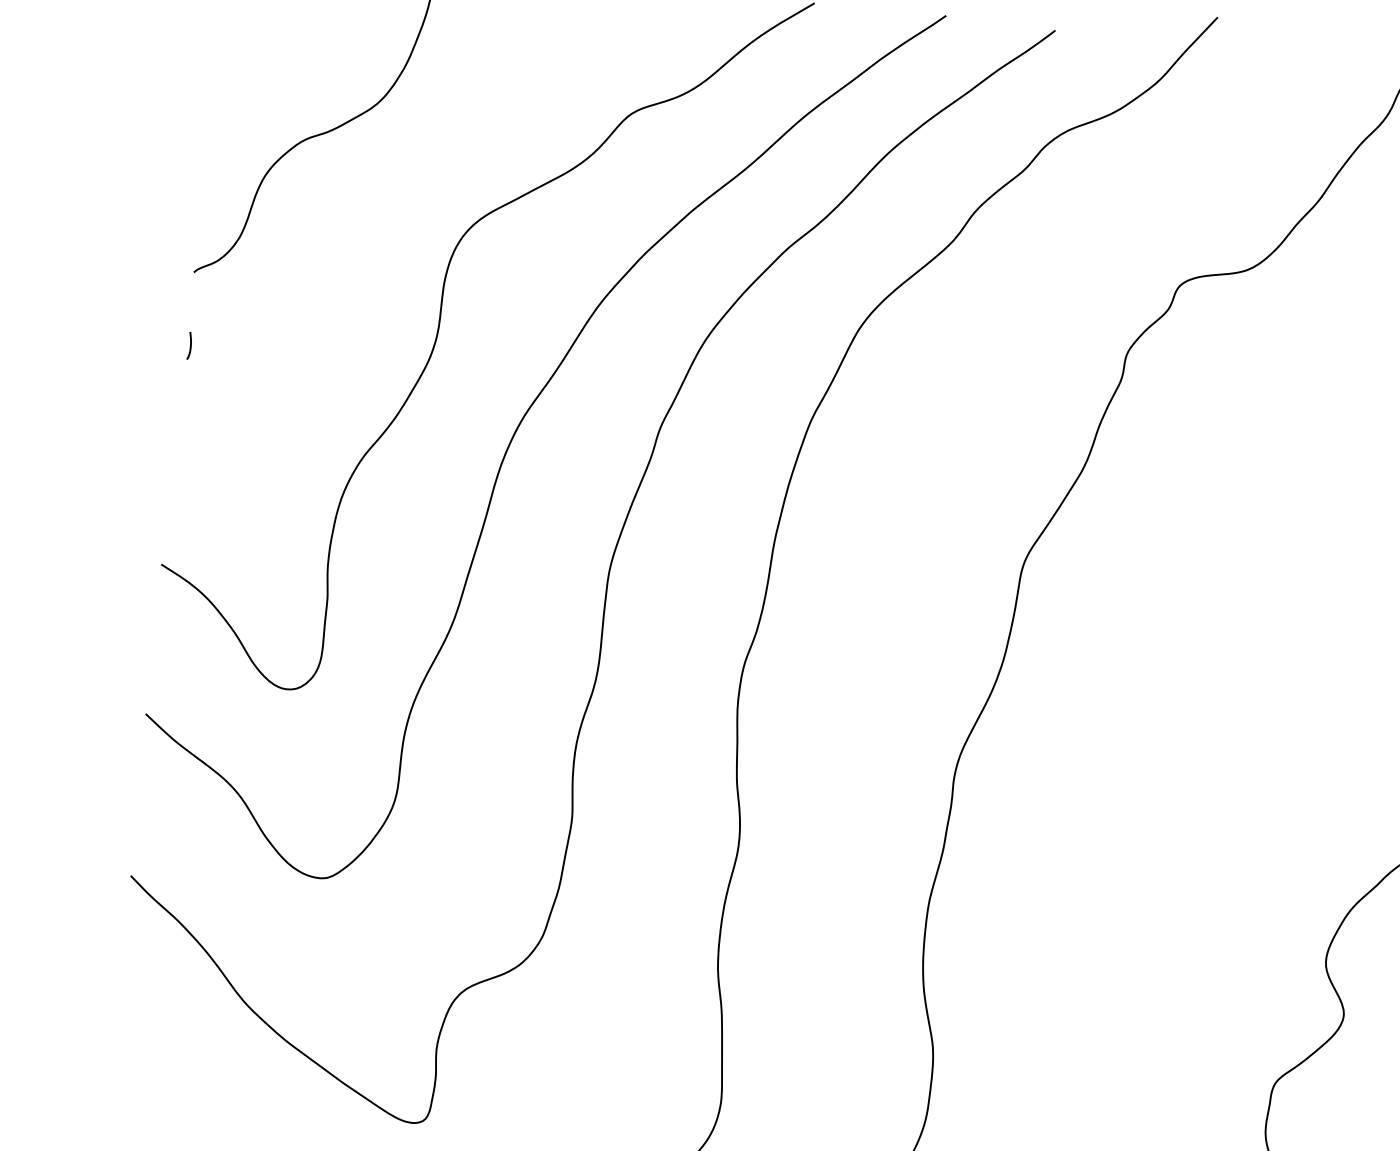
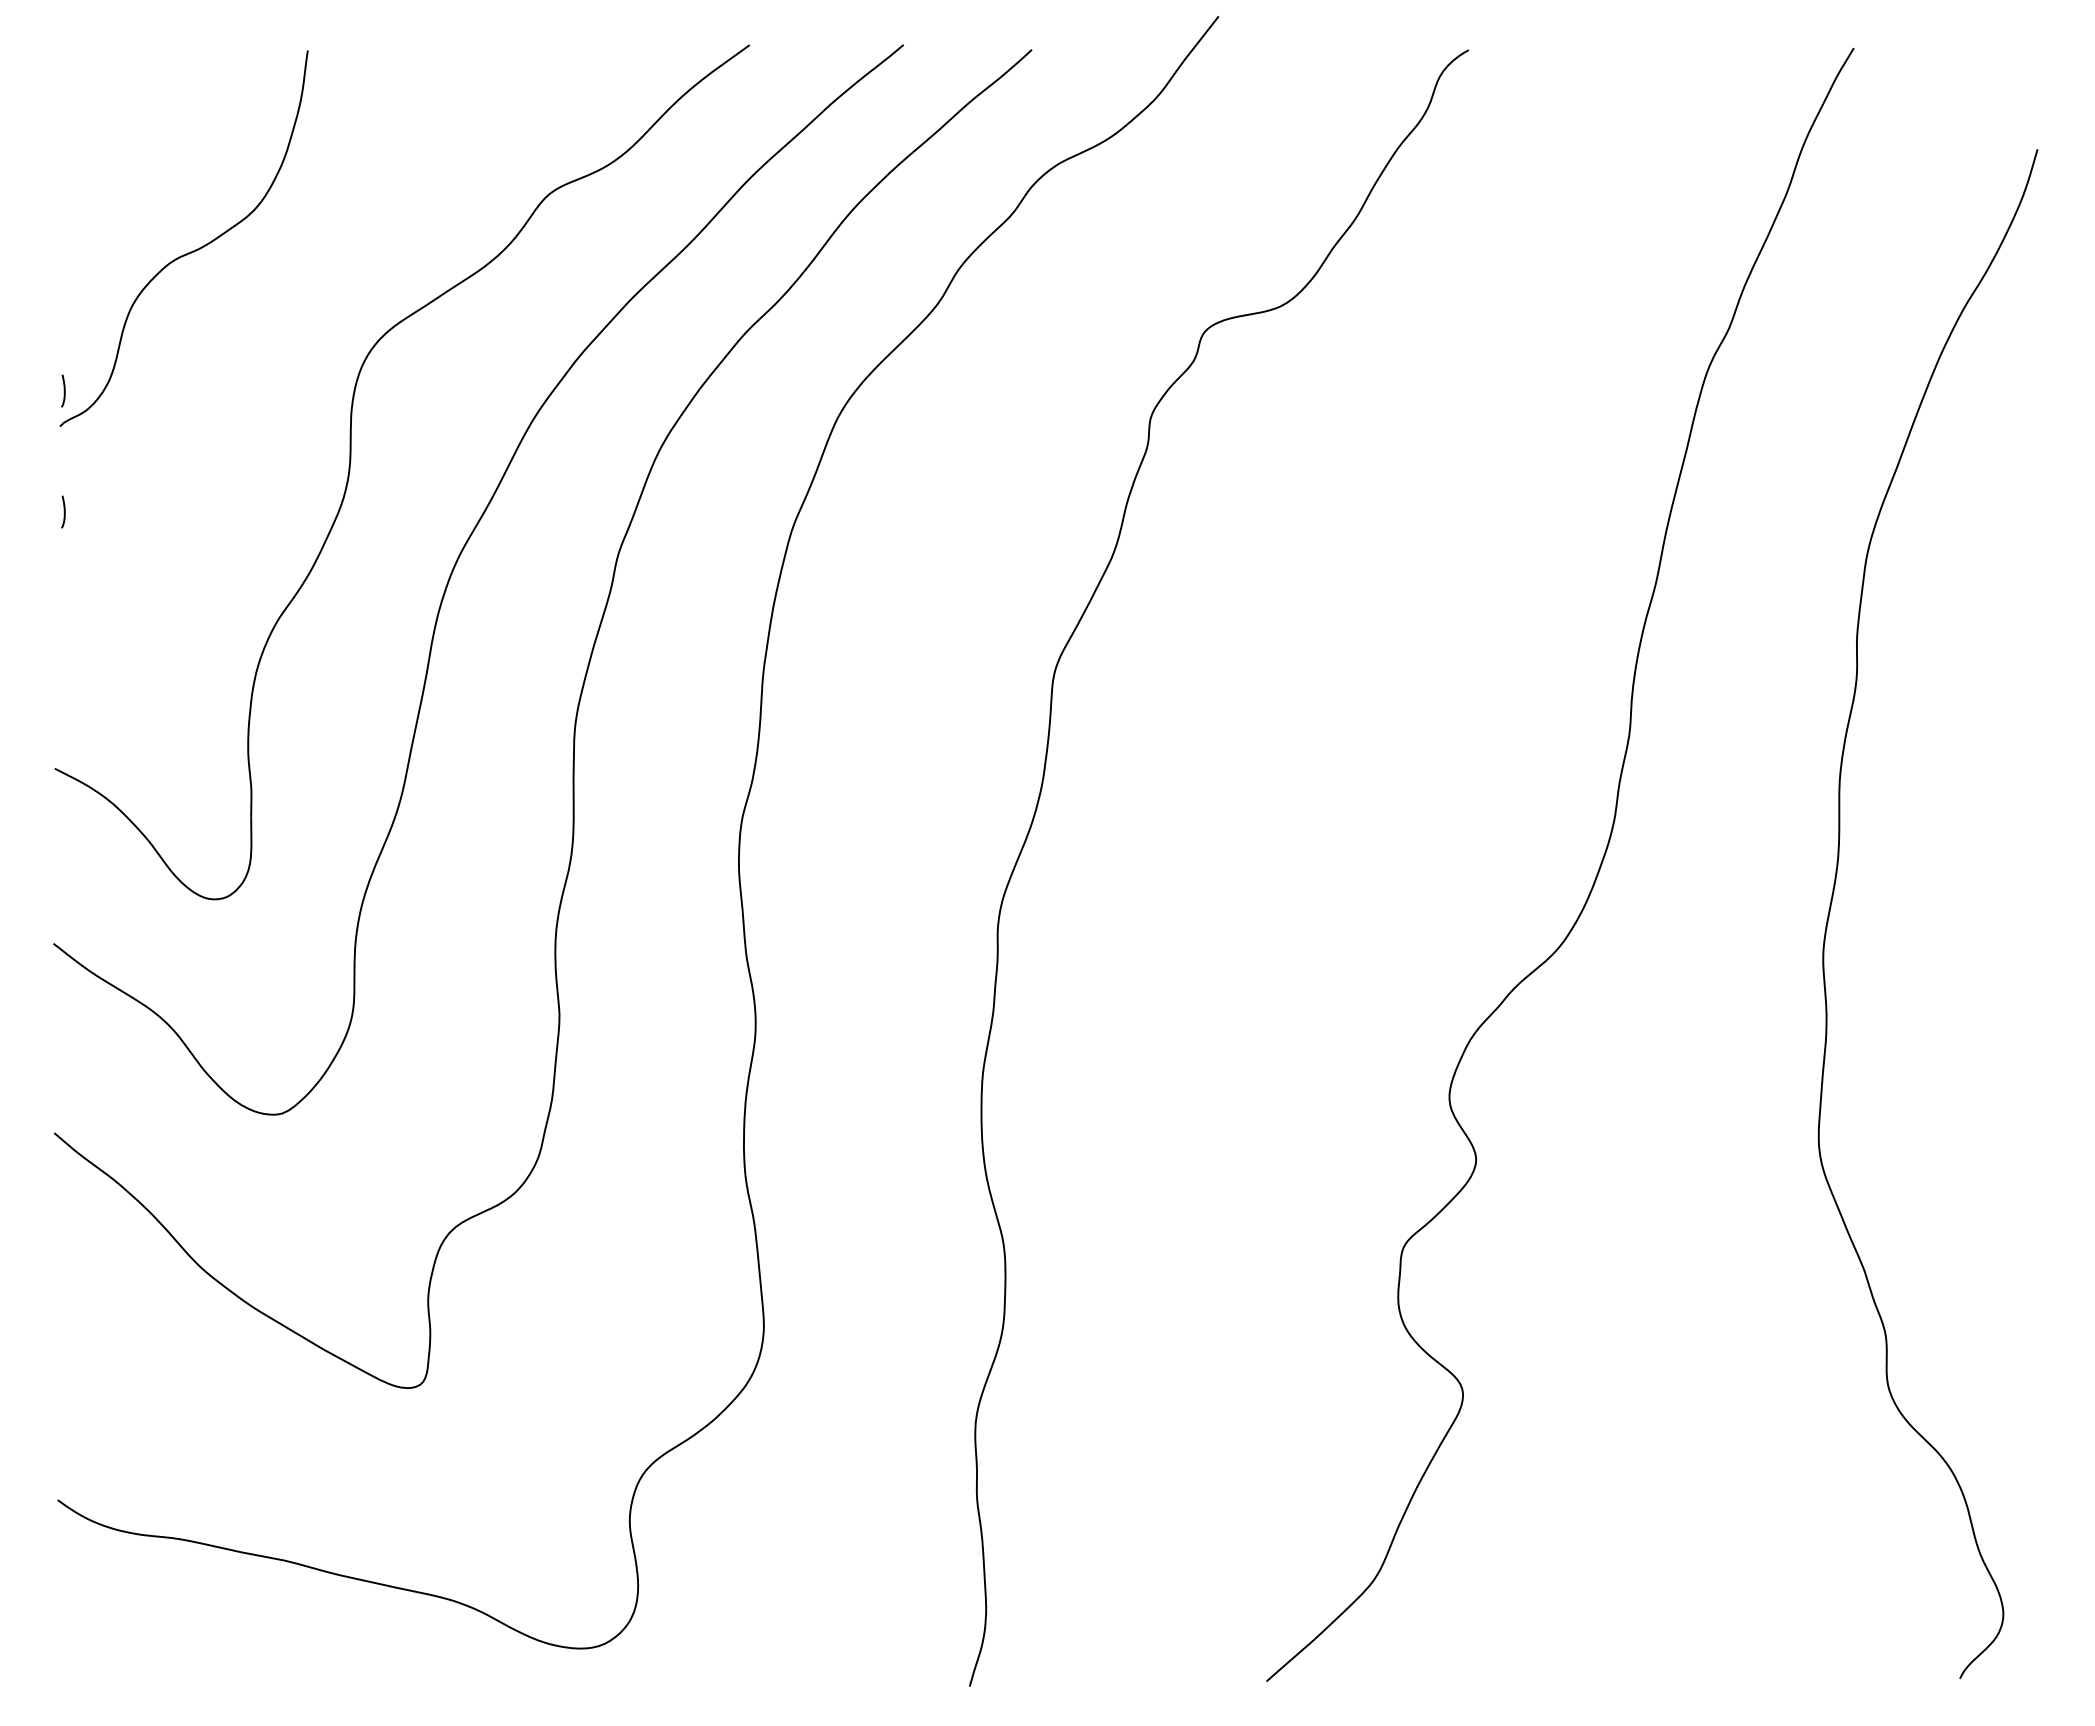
curve: (199, 241) -> (63, 390), added

